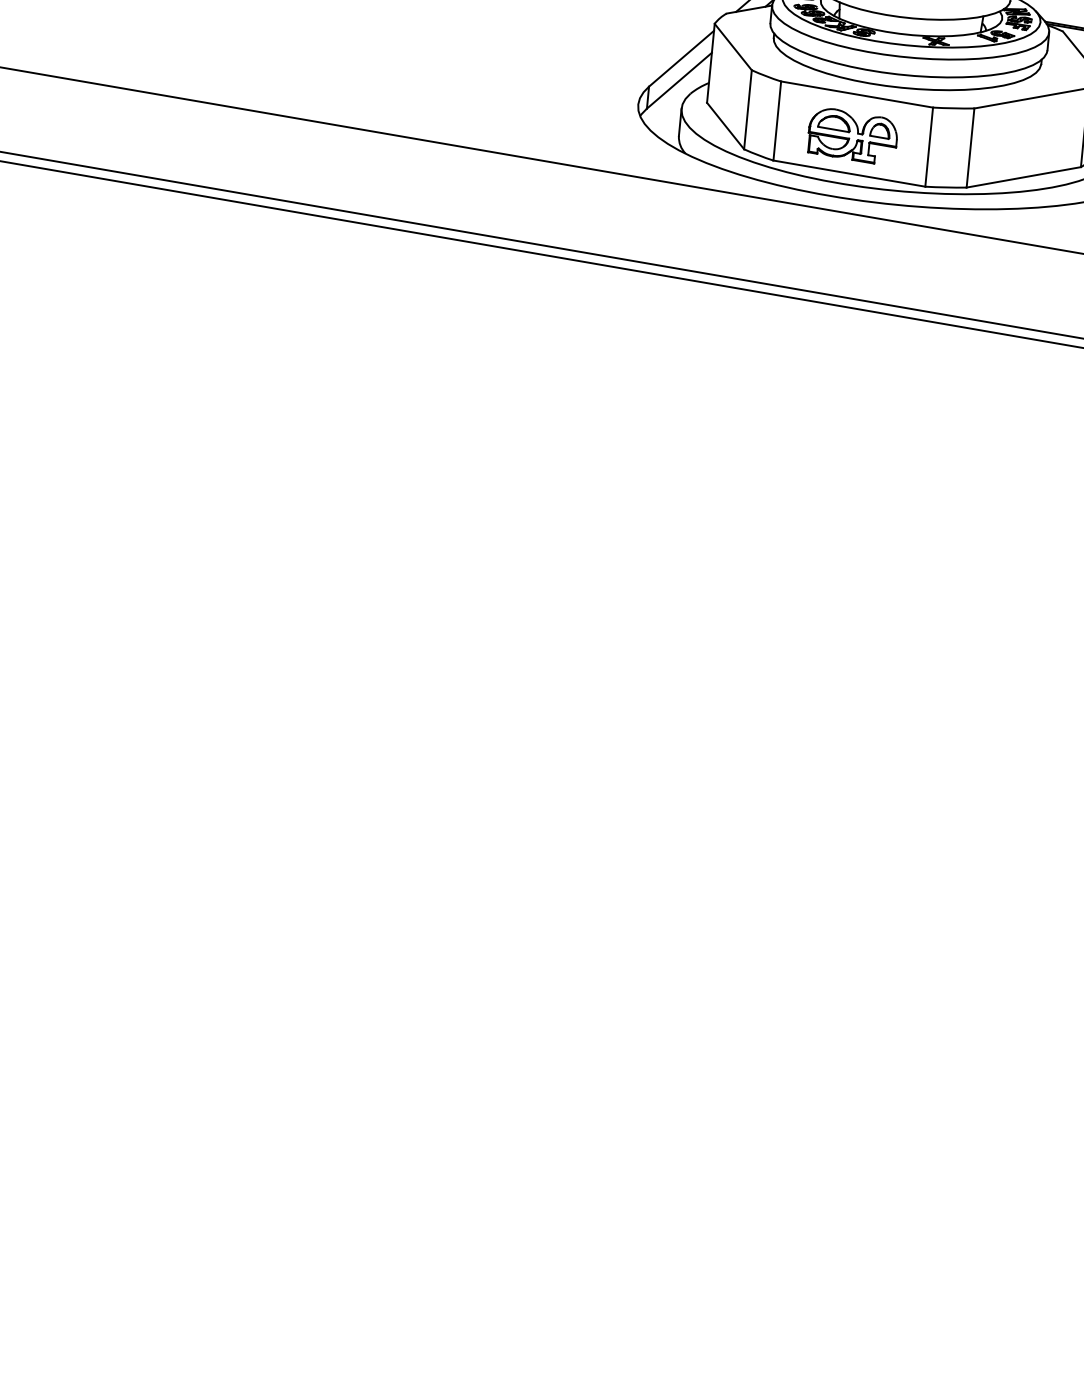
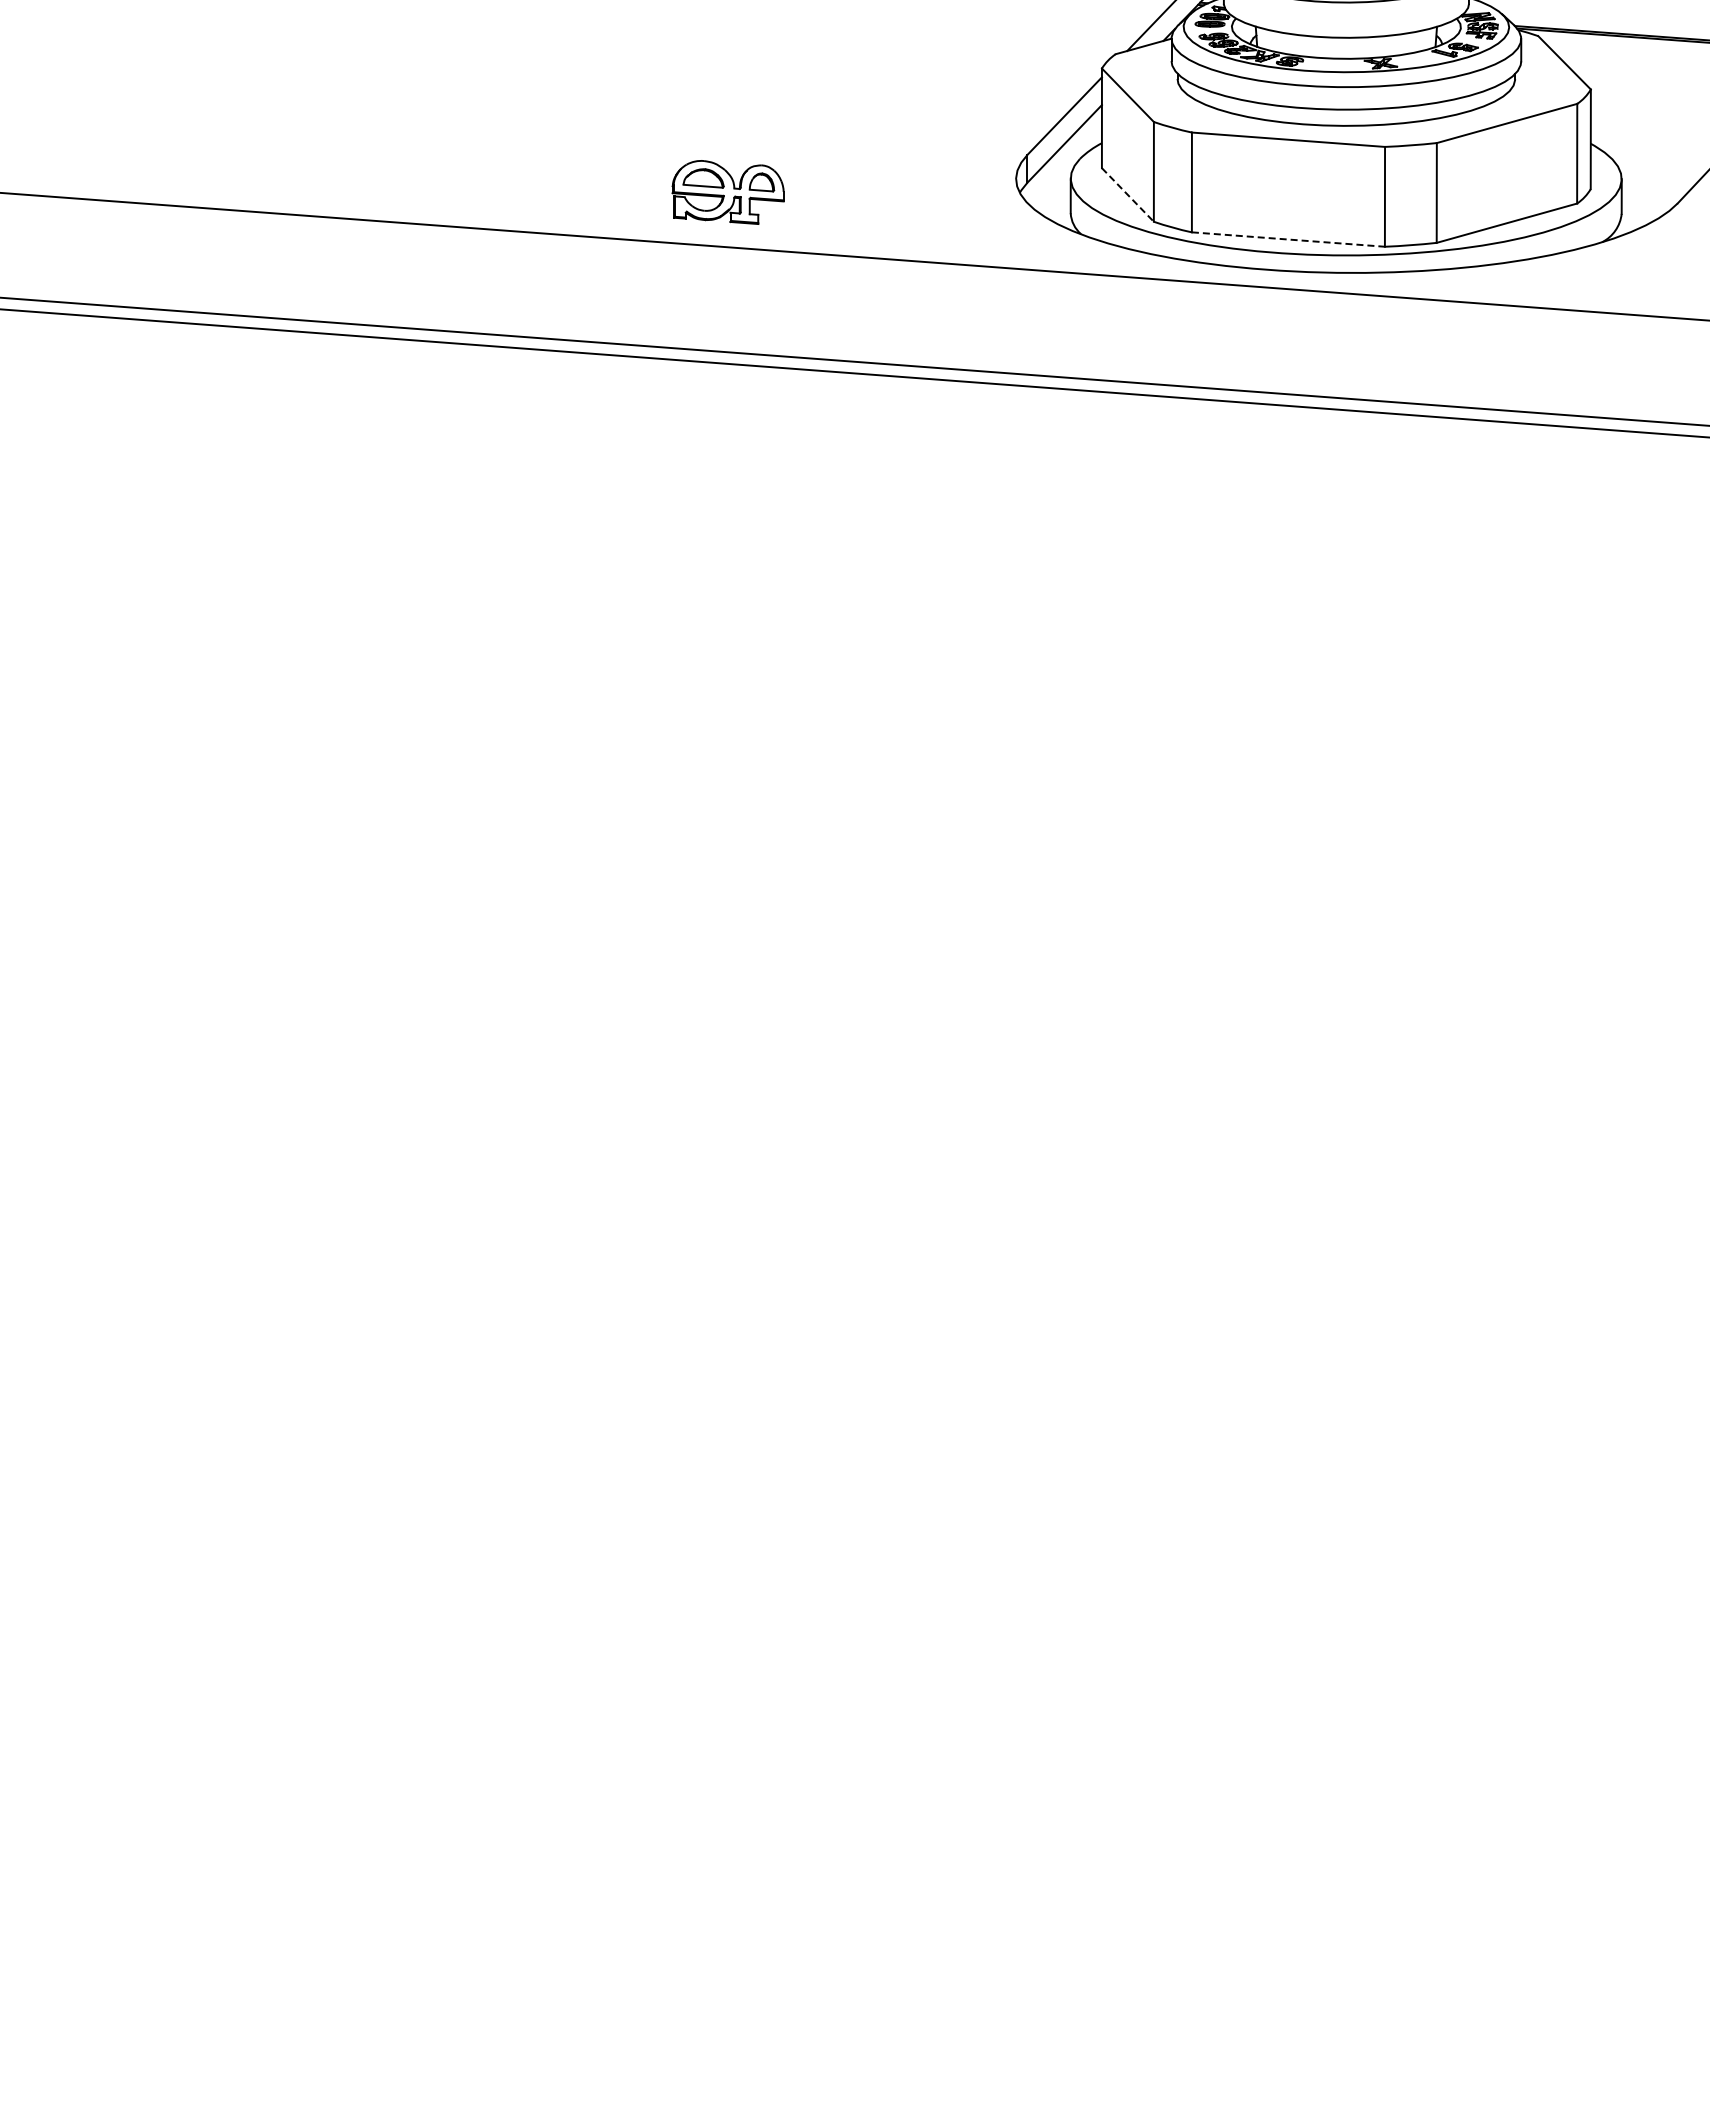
line: (726, 126) -> (1128, 195), solid -> dashed
part: (852, 136) -> (727, 192), moved
line: (849, 173) -> (1288, 239), solid -> dashed

